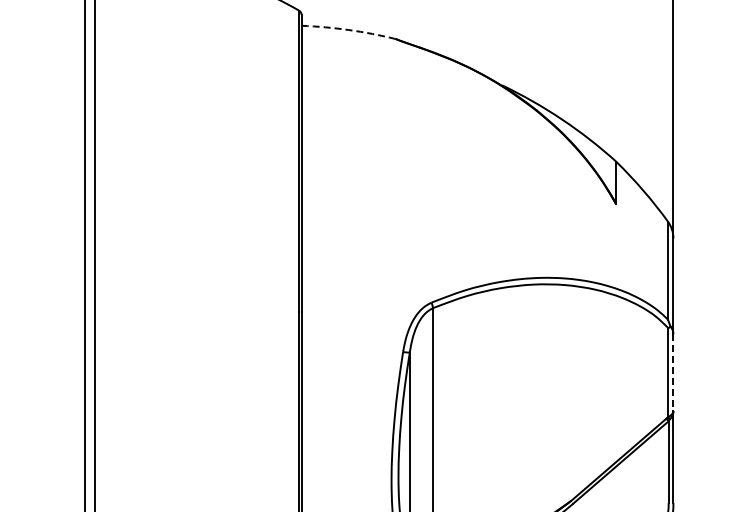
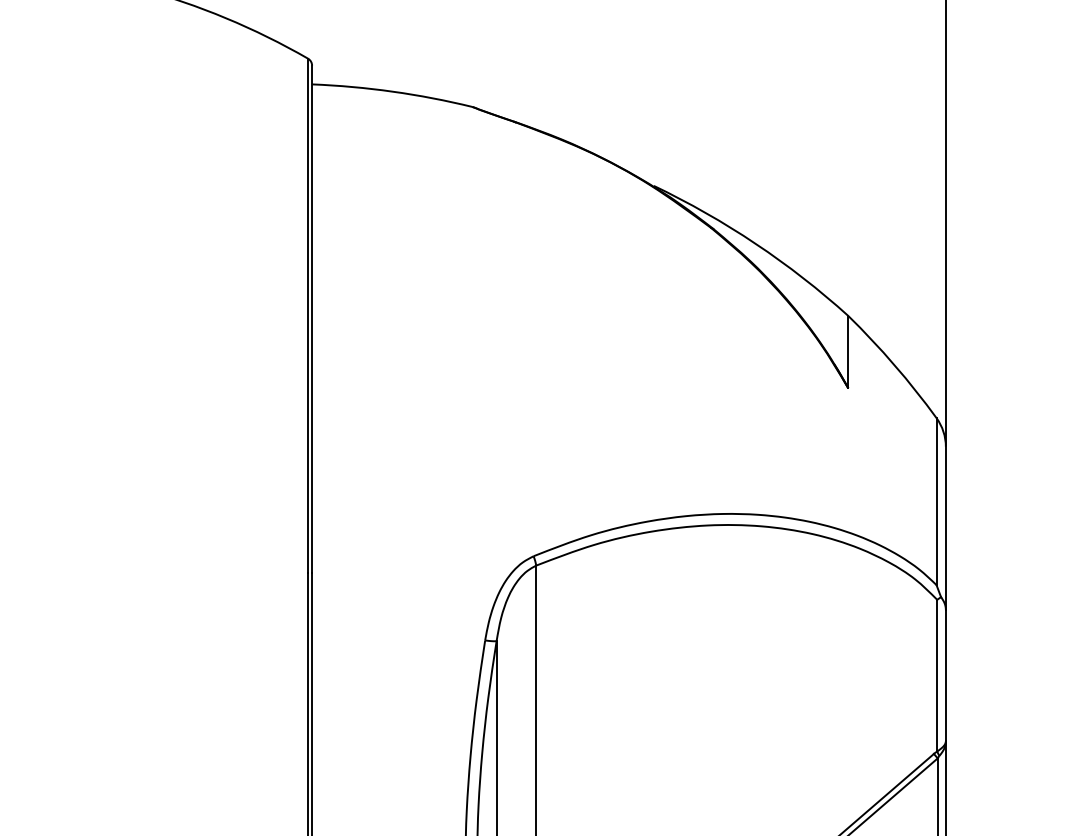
arc: (348, 30) -> (392, 92), dashed -> solid
line: (673, 372) -> (945, 675), dashed -> solid

